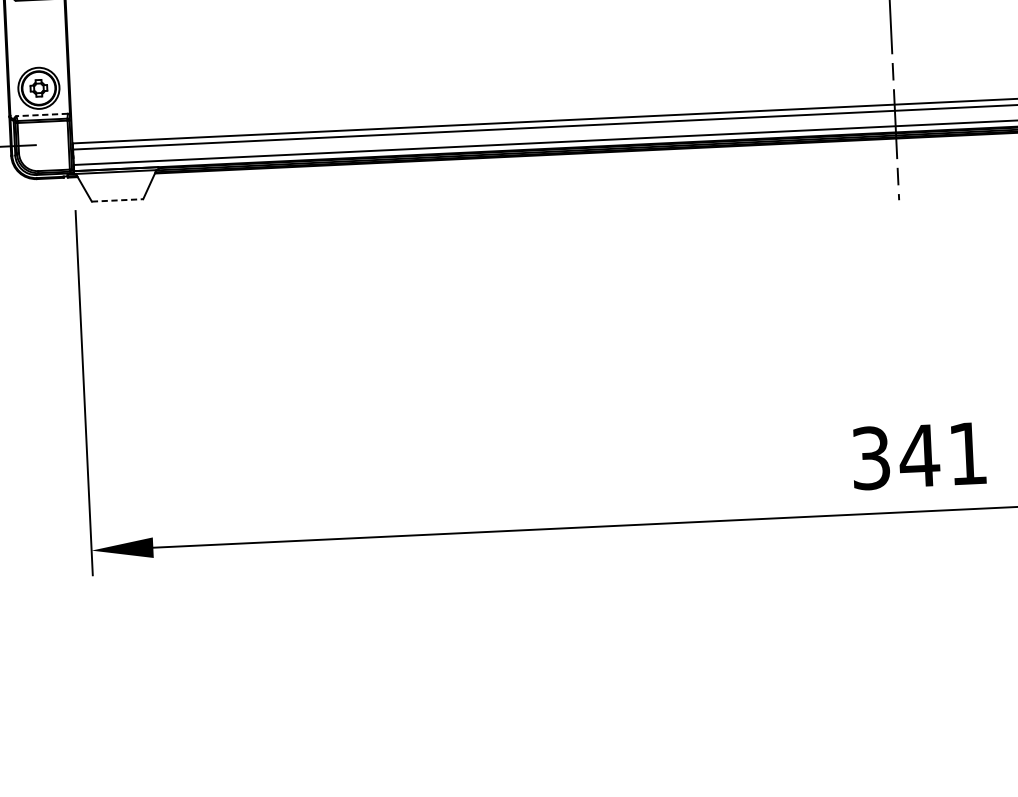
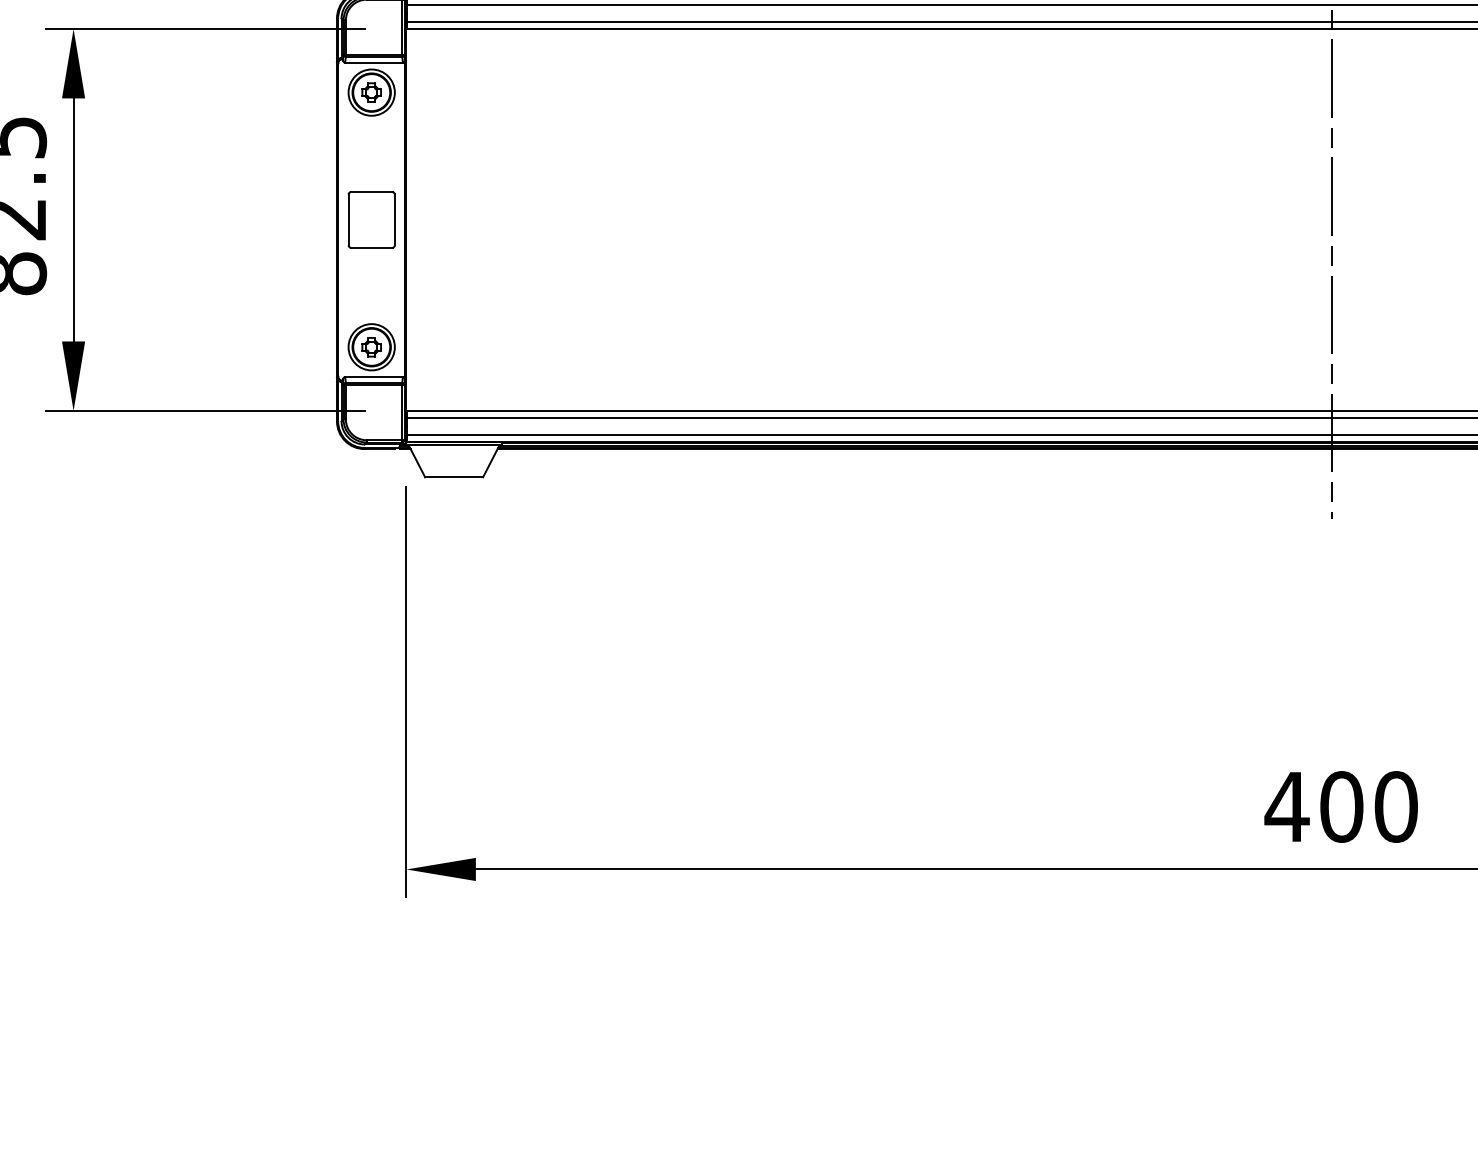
line: (42, 115) -> (374, 377), dashed -> solid
line: (117, 200) -> (454, 477), dashed -> solid
text: (918, 455) -> (1340, 806), 341 -> 400

